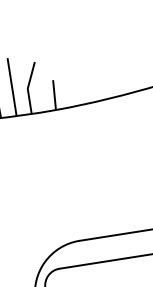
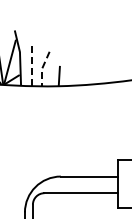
line: (11, 87) -> (31, 66), solid -> dashed
line: (28, 89) -> (42, 69), solid -> dashed

